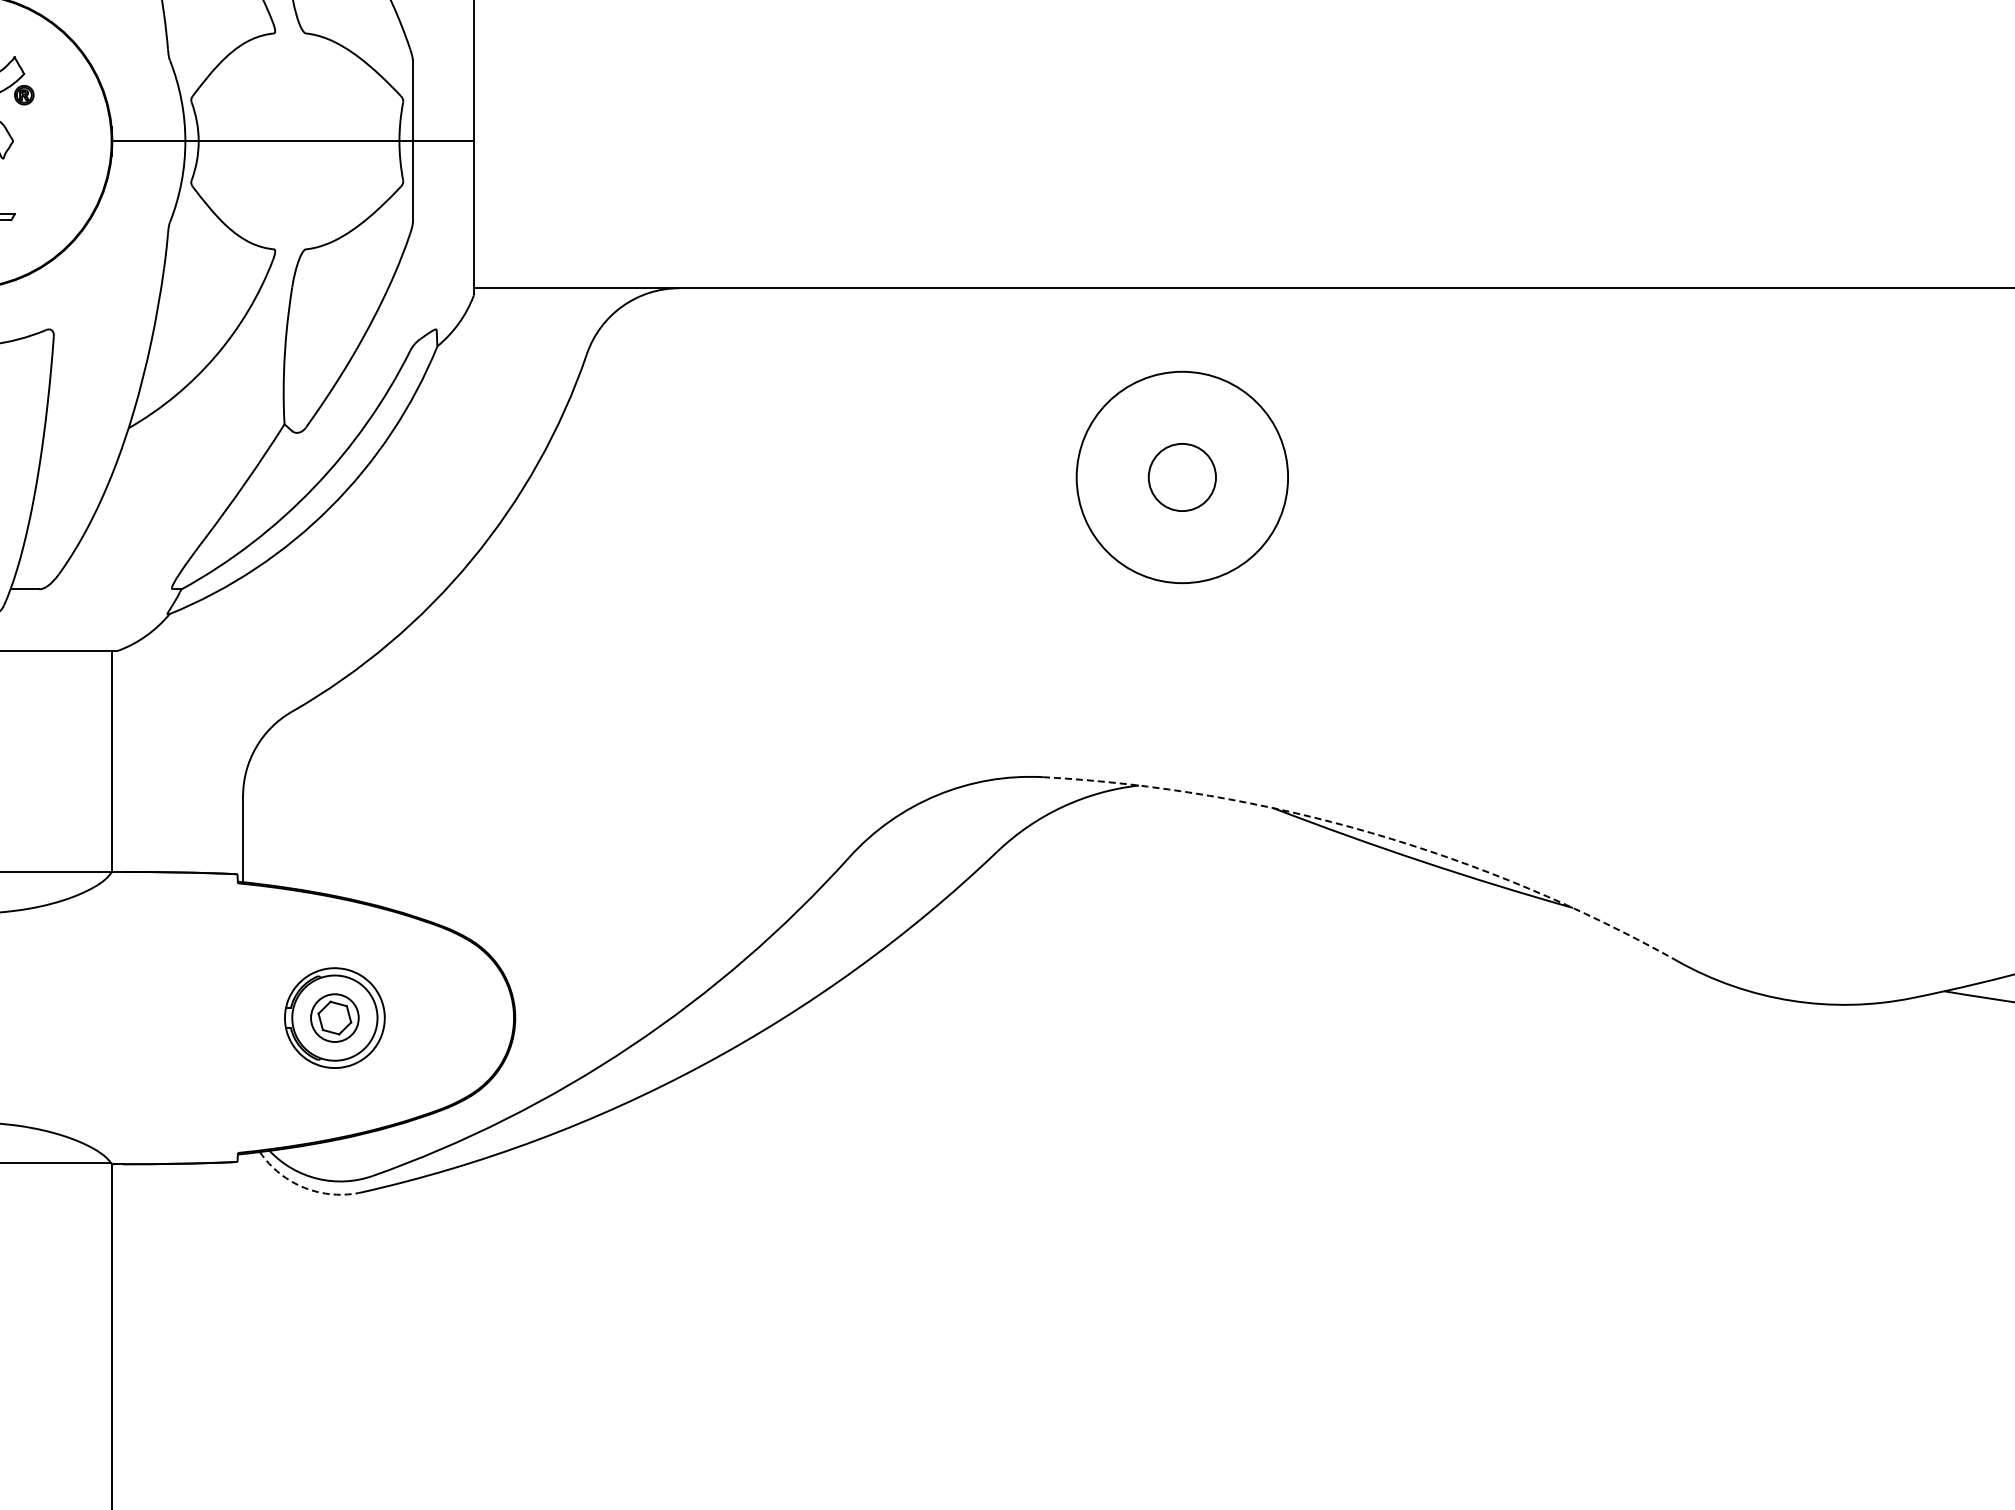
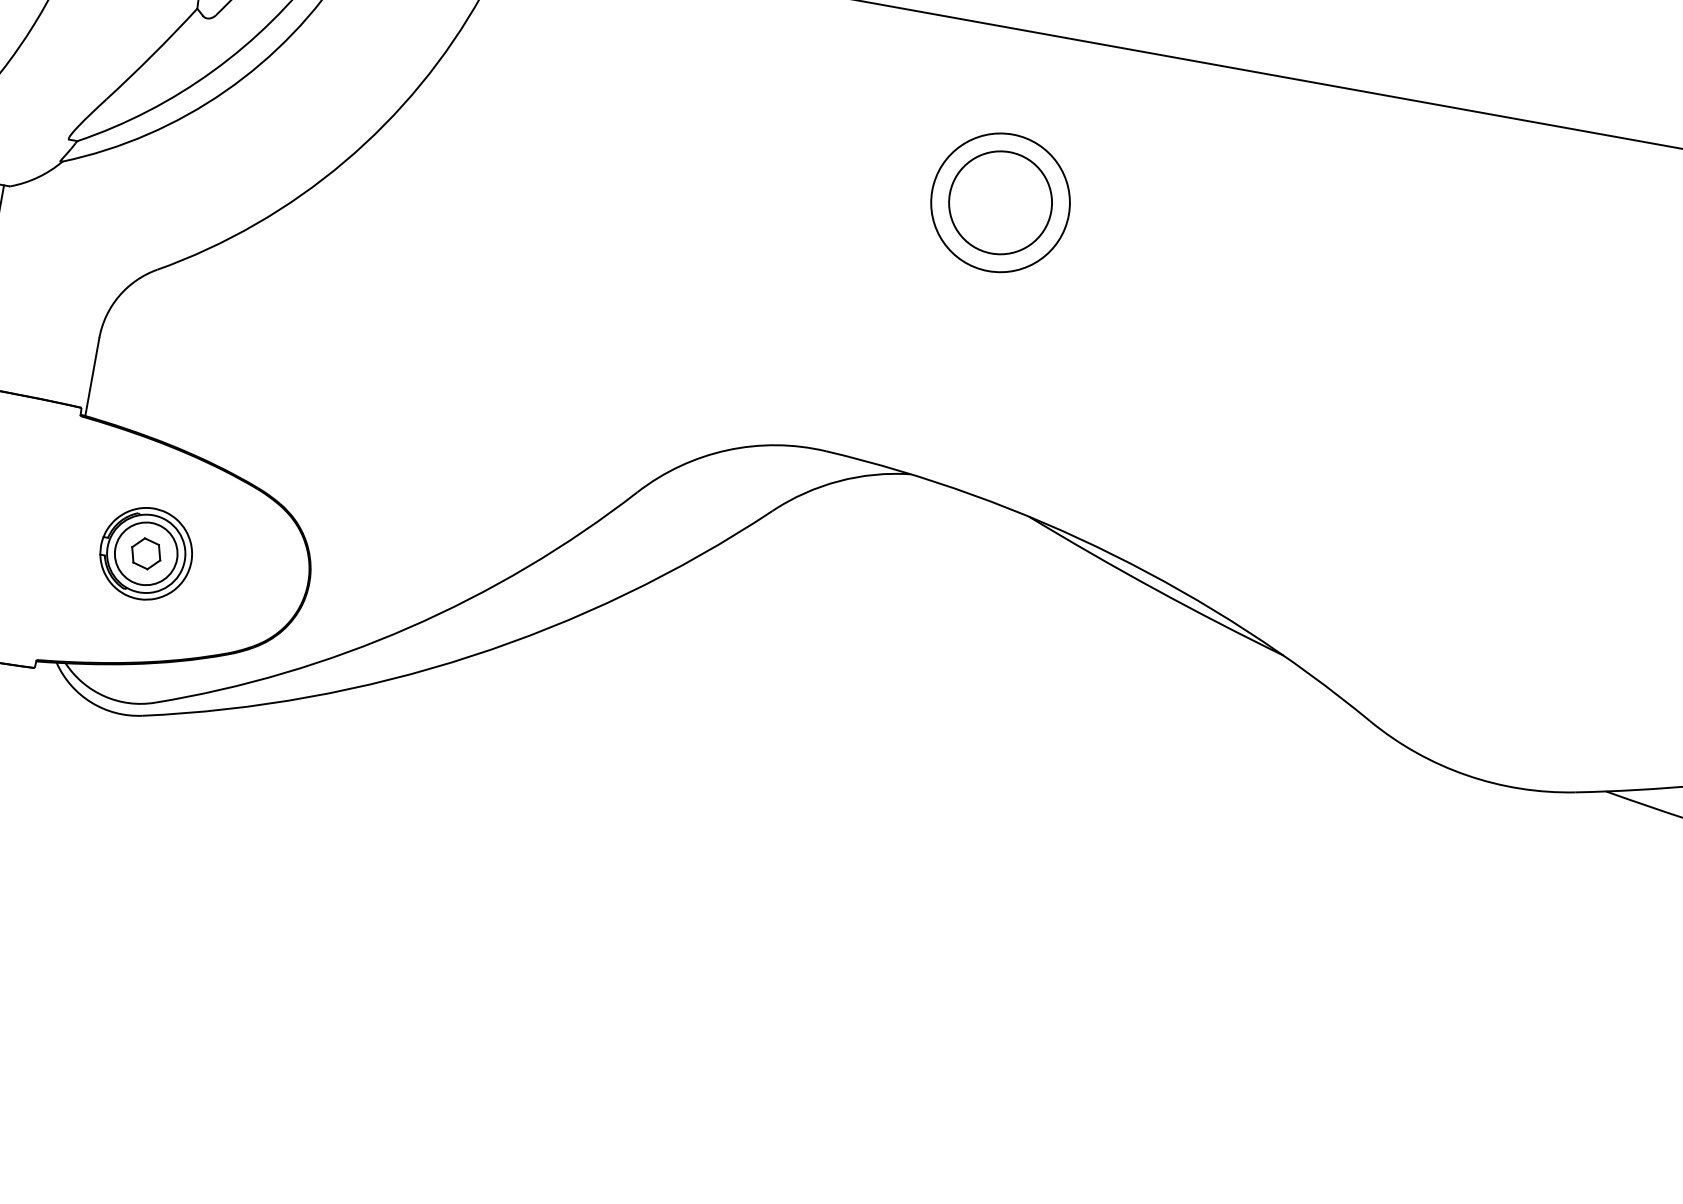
circle: (1181, 477) -> (999, 202), size x0.71
circle: (1182, 477) -> (1000, 202), size x1.67
arc: (1371, 832) -> (1113, 554), dashed -> solid
circle: (334, 1018) -> (145, 554), size x1.43
arc: (304, 1187) -> (91, 702), dashed -> solid

